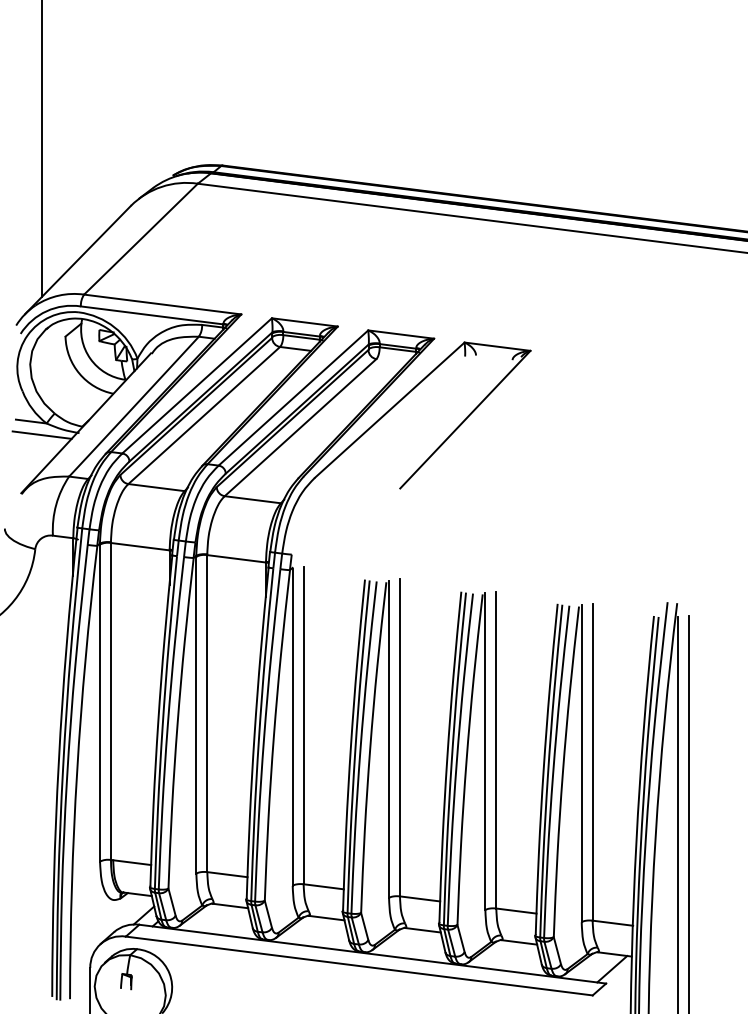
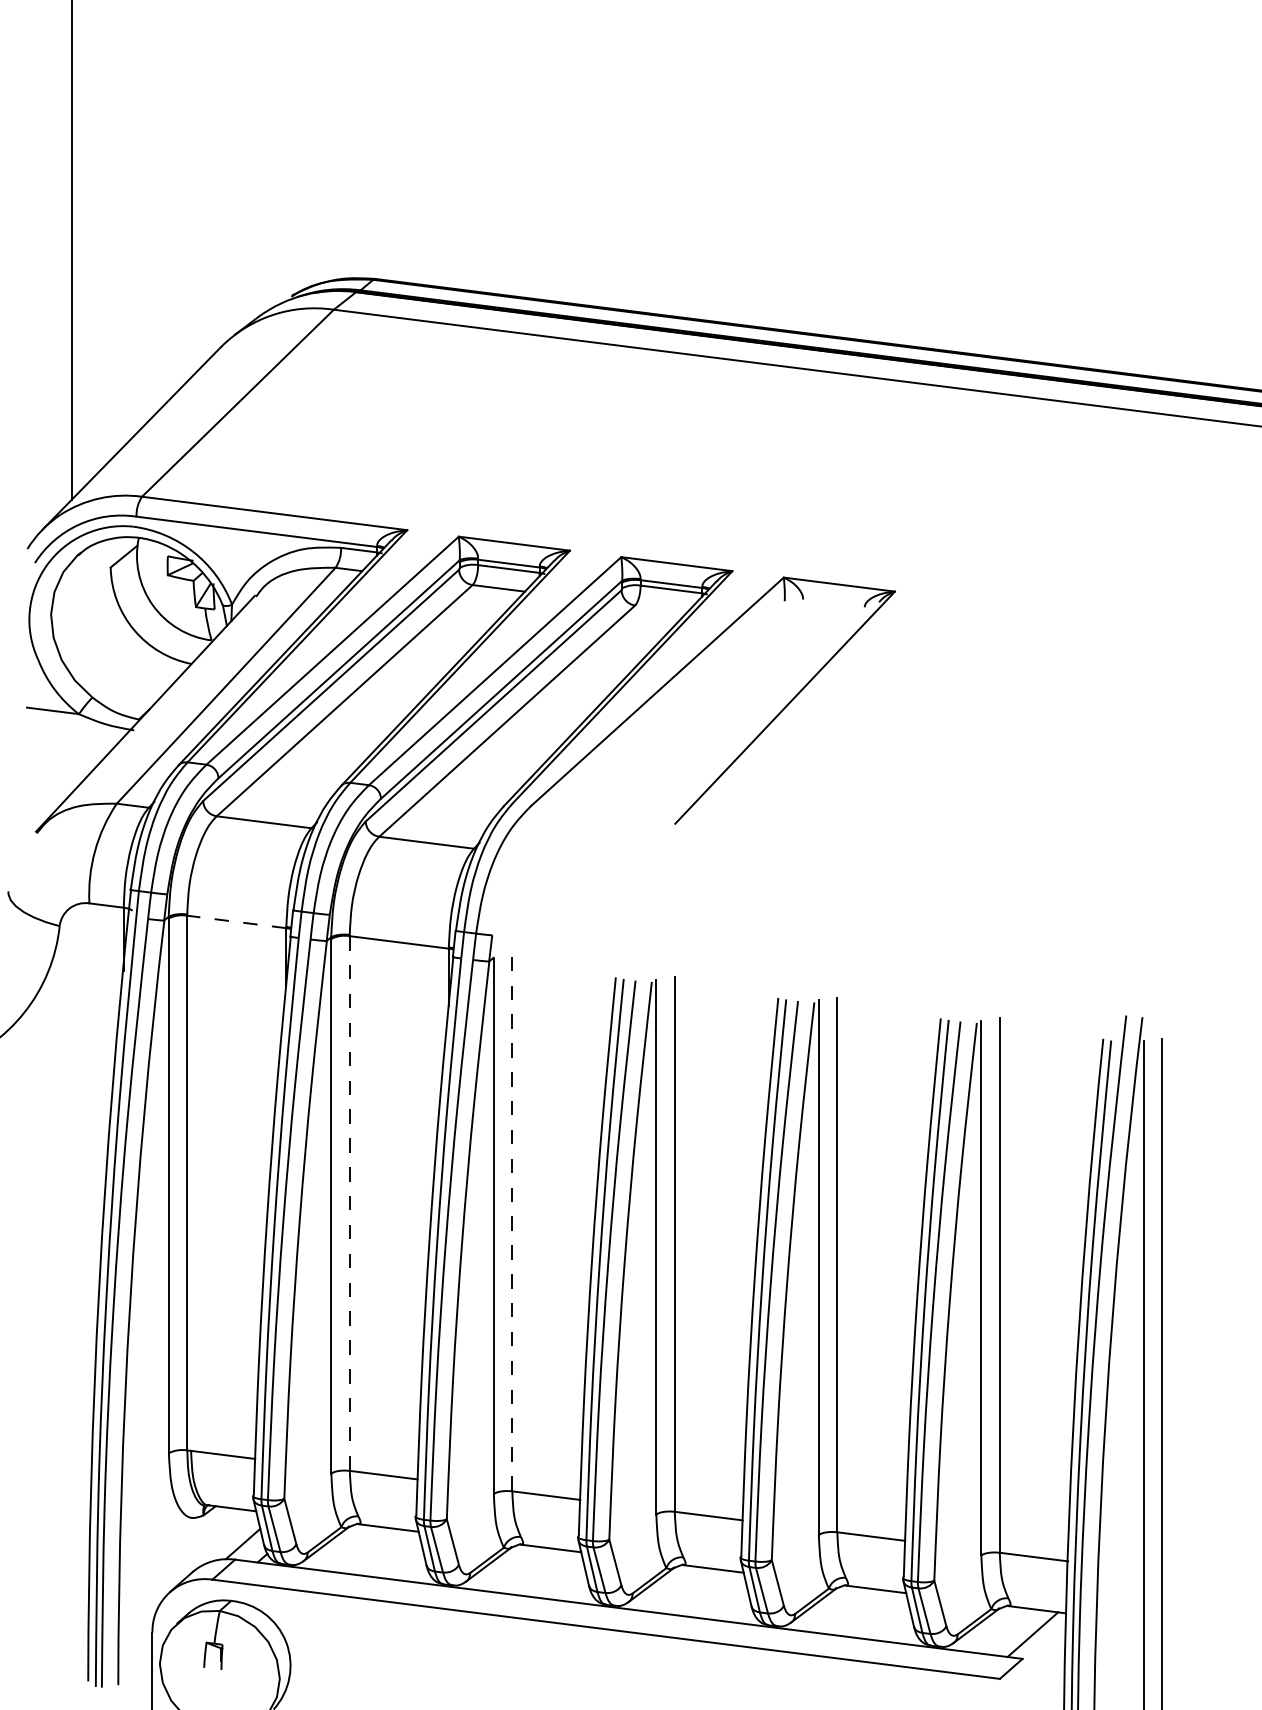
line: (41, 434) -> (70, 732), removed
line: (140, 546) -> (237, 921), solid -> dashed
line: (207, 714) -> (350, 1205), solid -> dashed
line: (303, 726) -> (512, 1225), solid -> dashed

